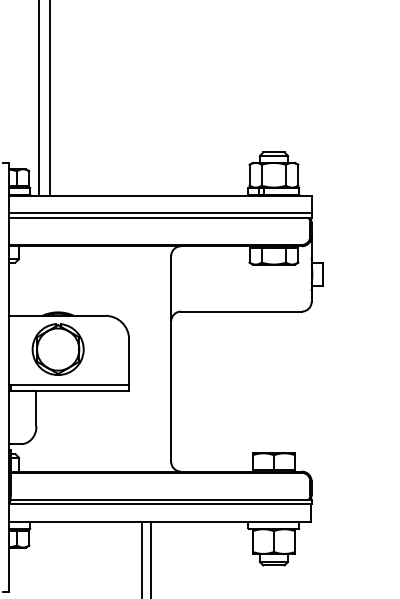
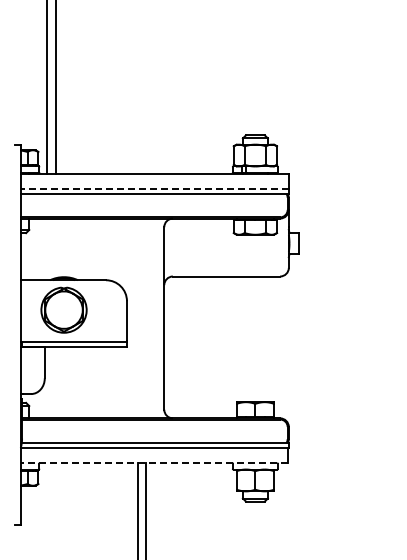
line: (160, 213) -> (154, 189), solid -> dashed
line: (160, 522) -> (154, 463), solid -> dashed

